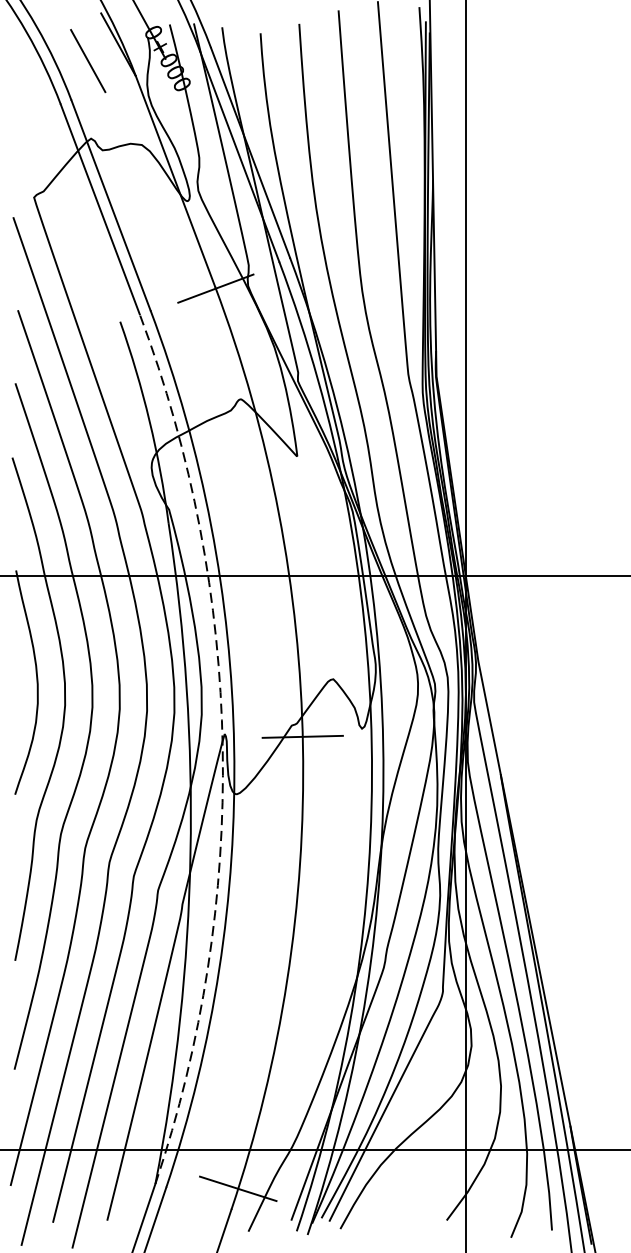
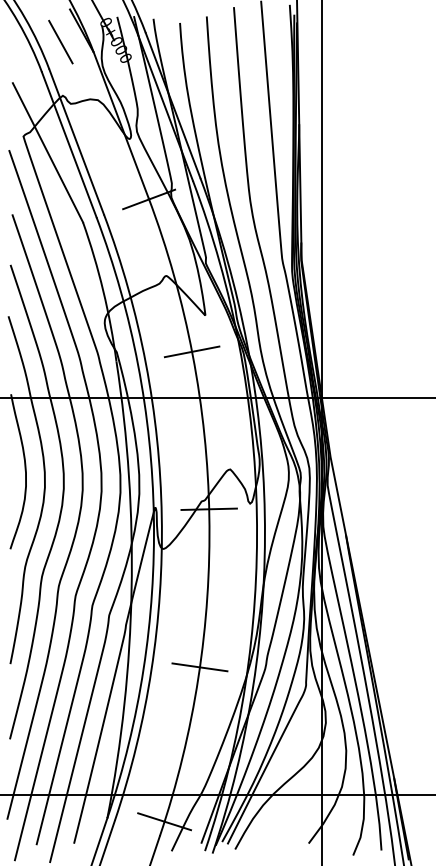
line: (68, 220) -> (47, 152), added
line: (277, 508) -> (191, 351), added
arc: (222, 747) -> (153, 516), dashed -> solid
line: (288, 965) -> (199, 667), added

